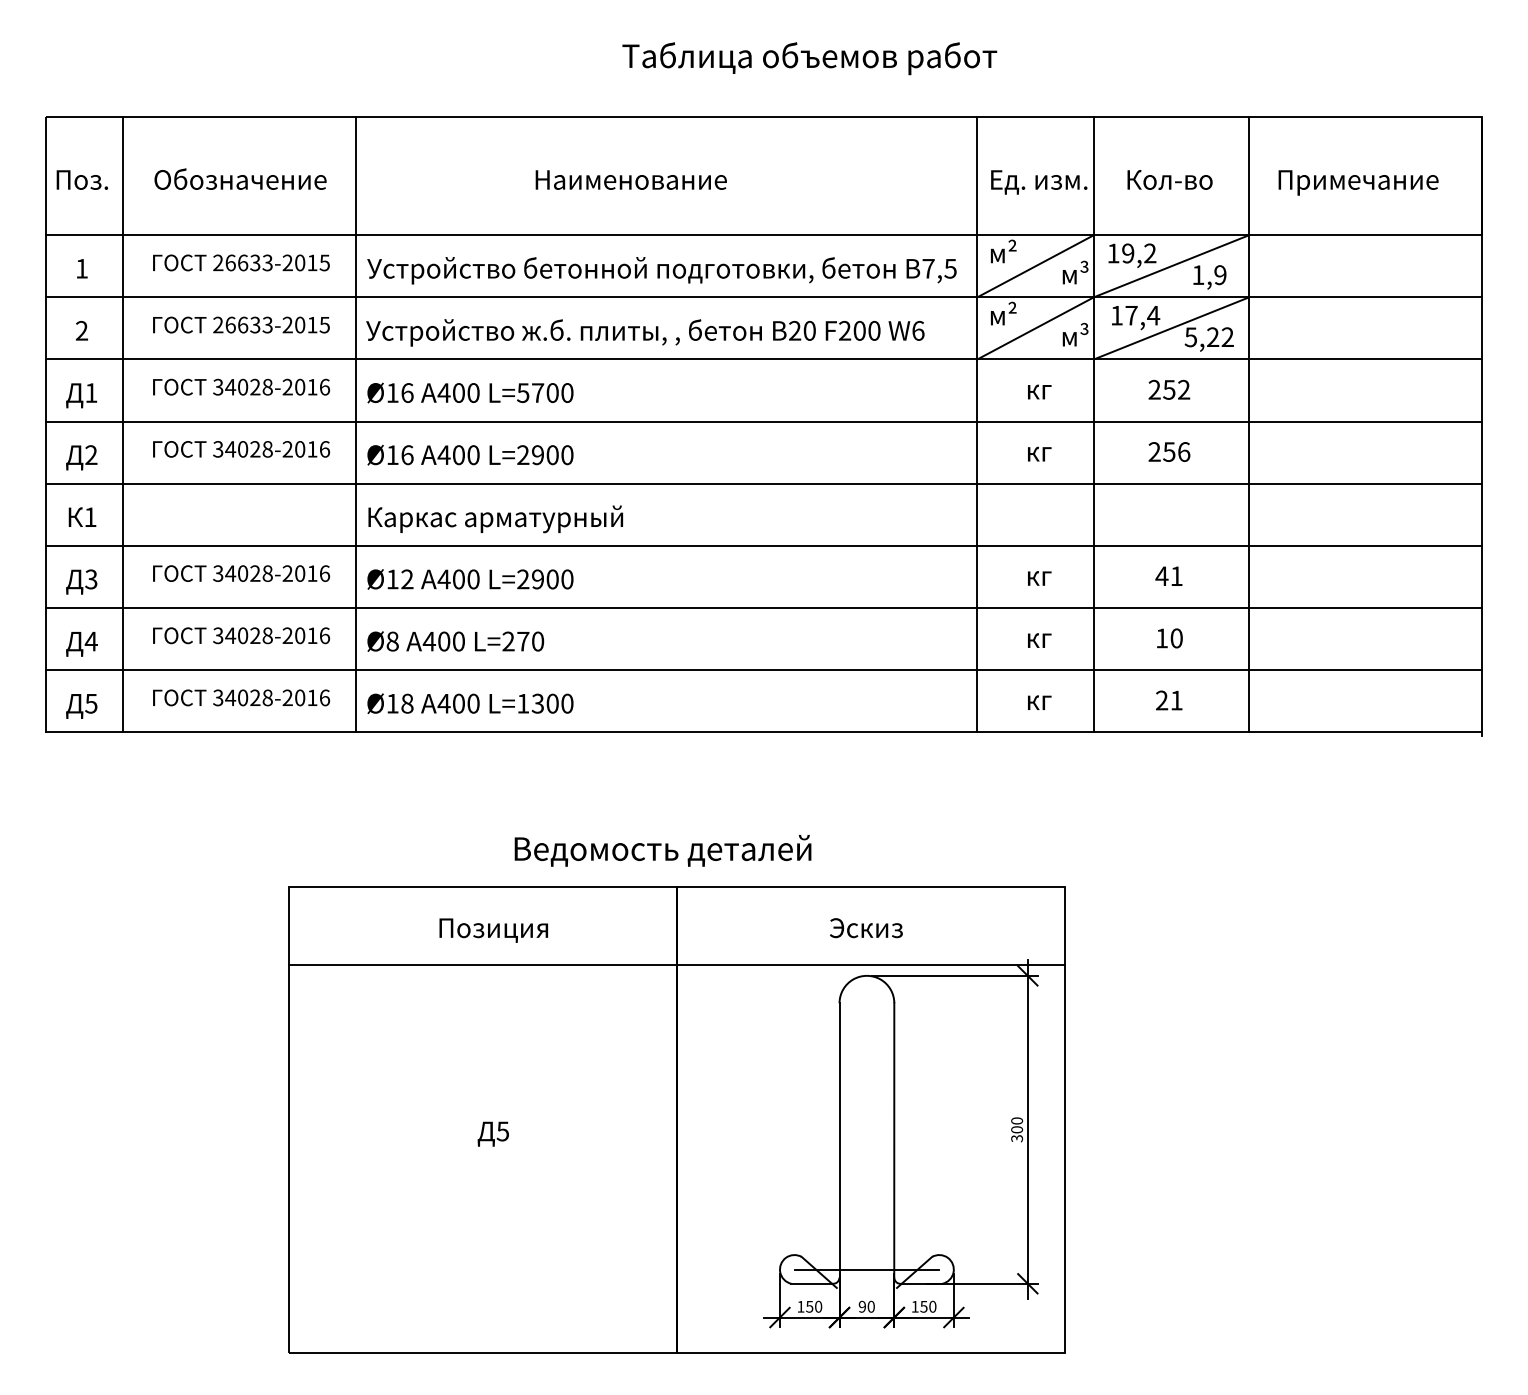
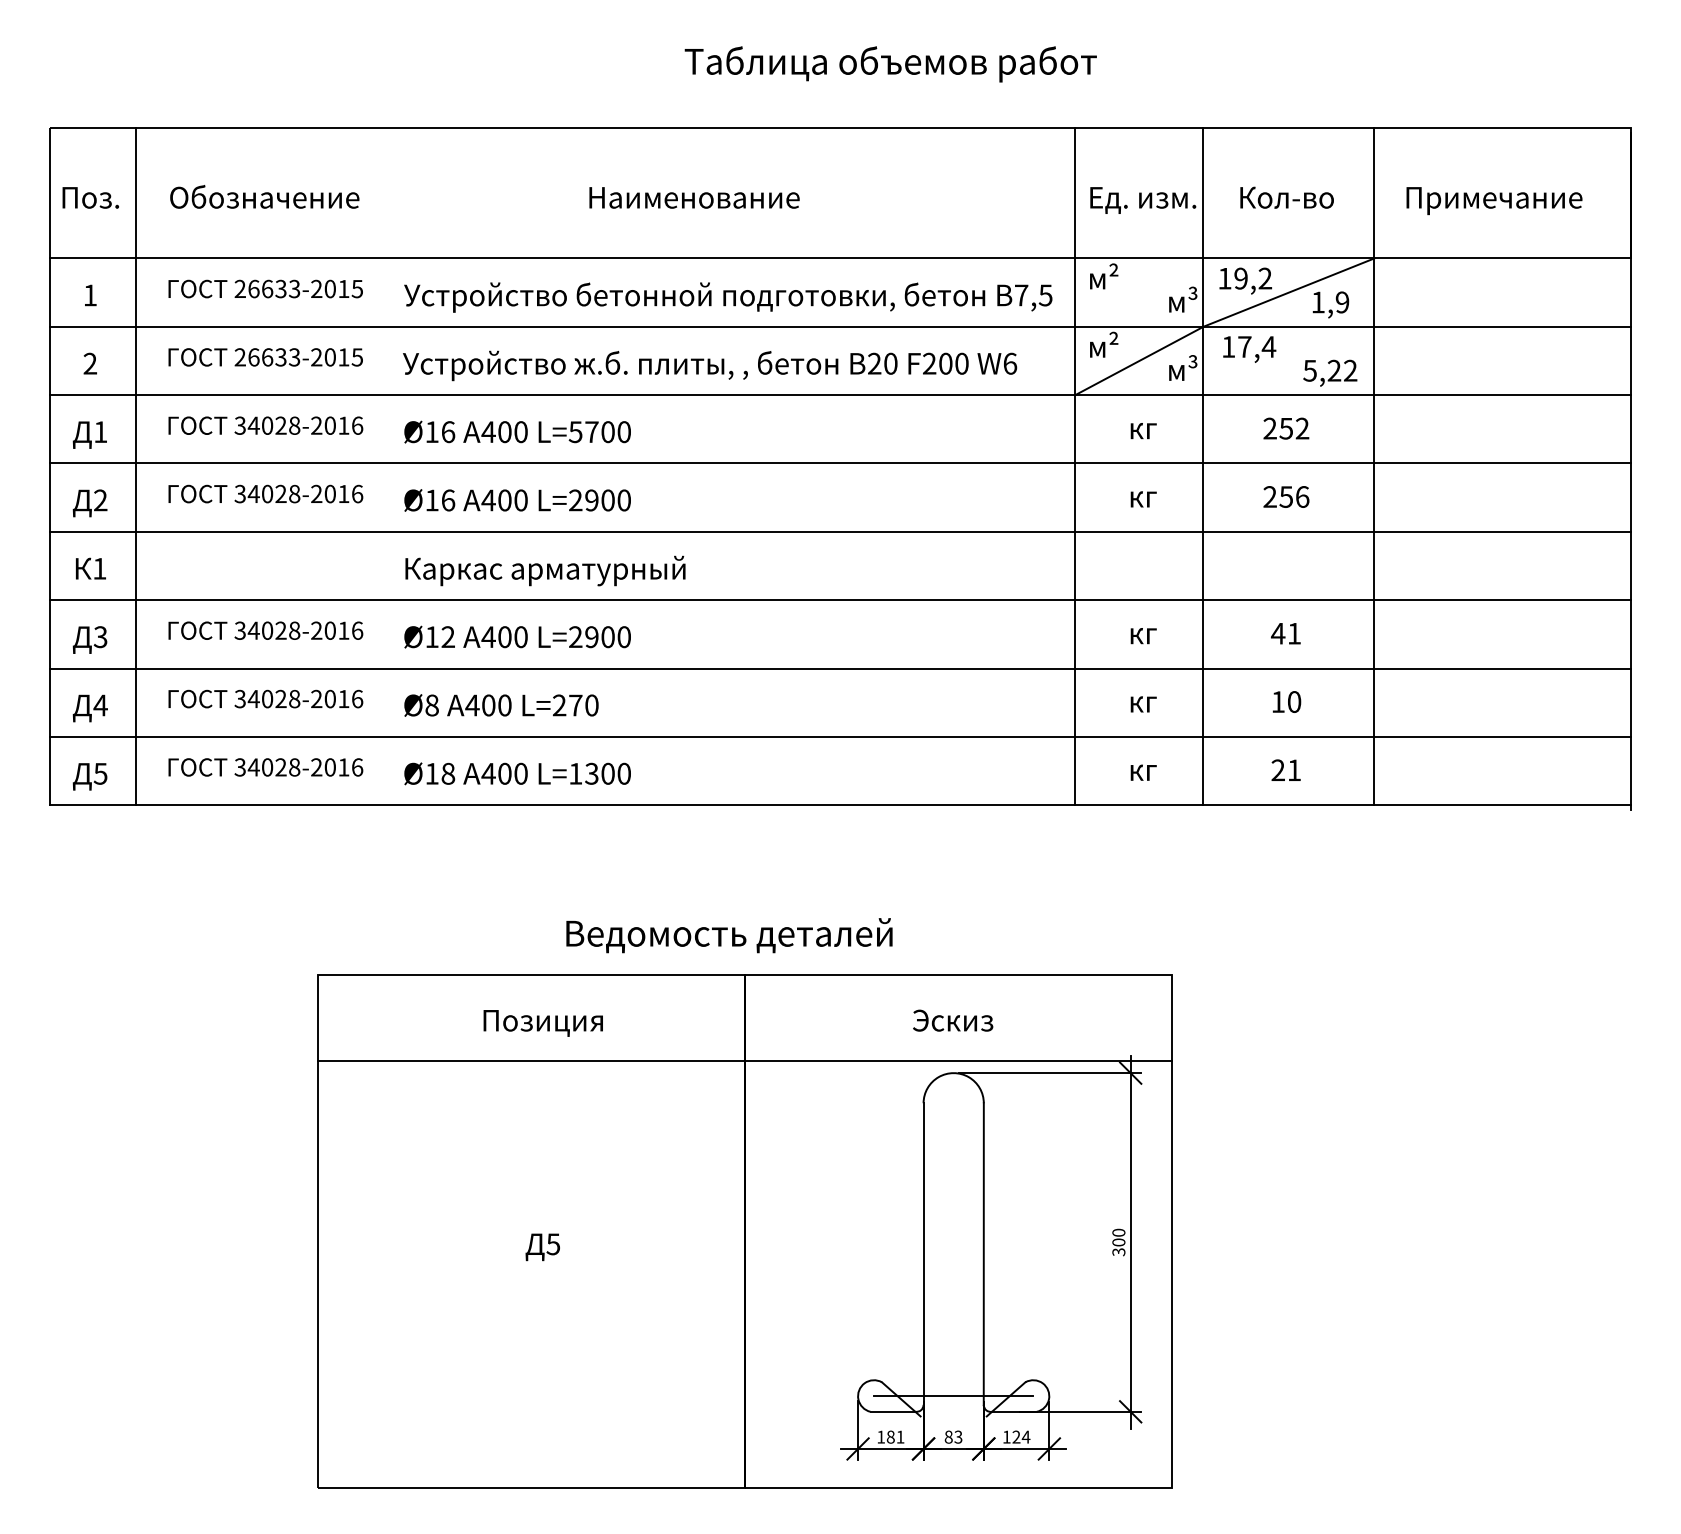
line: (1035, 266) -> (1139, 292), removed
line: (1171, 327) -> (1288, 360), removed
line: (356, 424) -> (392, 466), removed
text: (814, 1306) -> (895, 1436), 150 -> 181
text: (866, 1306) -> (953, 1436), 90 -> 83
text: (928, 1306) -> (1021, 1436), 150 -> 124

